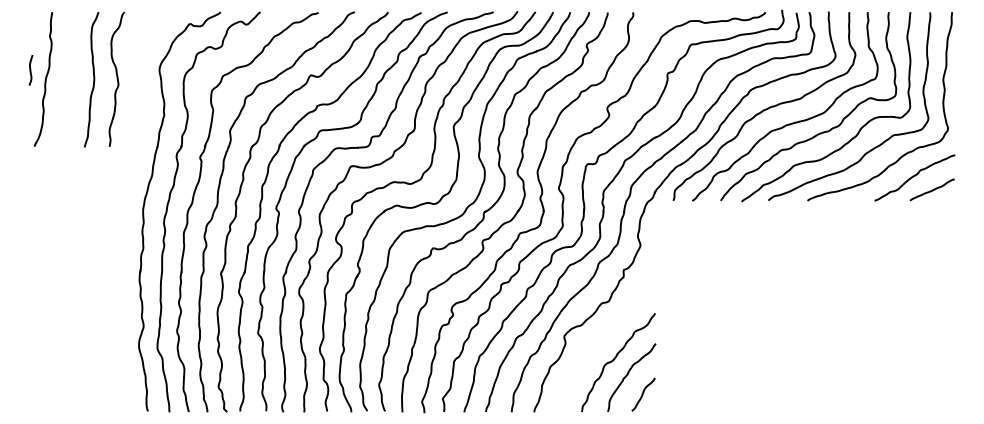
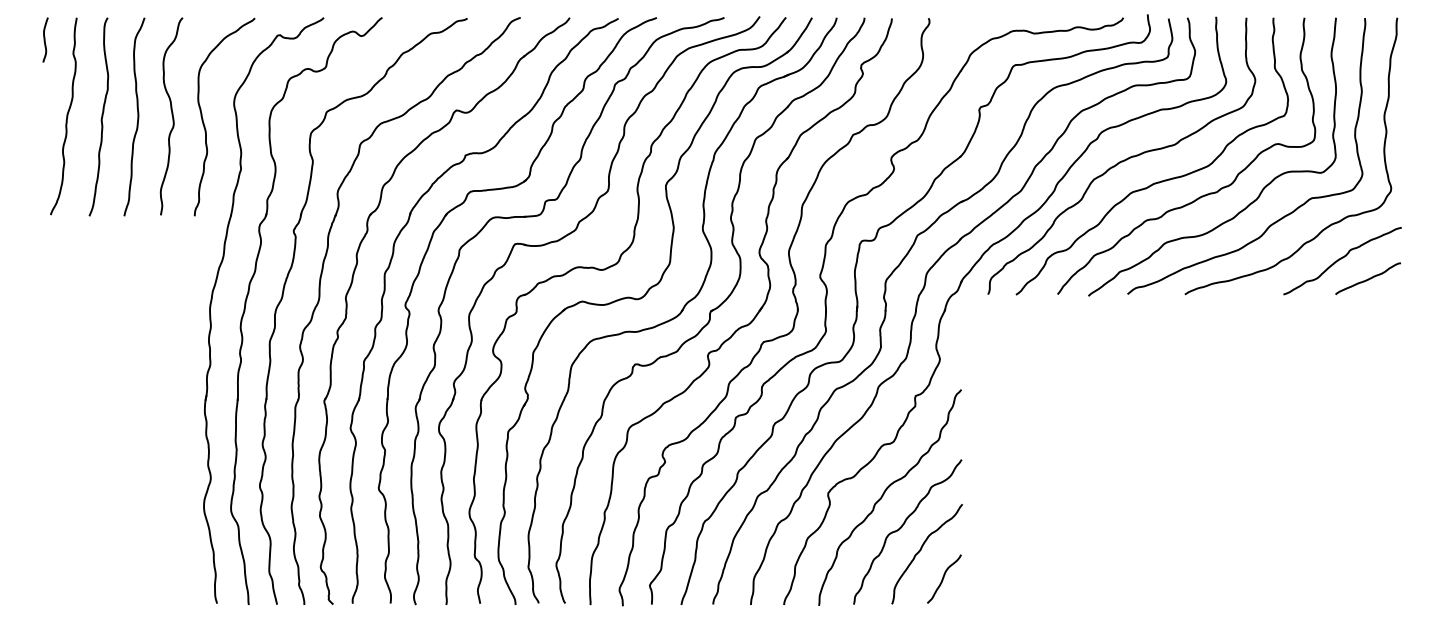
curve: (30, 70) -> (44, 40), moved
curve: (68, 79) -> (100, 116), added
curve: (139, 82) -> (204, 120), added
curve: (603, 336) -> (885, 493), added

